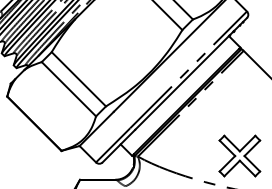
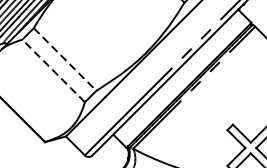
line: (79, 79) -> (65, 59), solid -> dashed
line: (68, 88) -> (53, 70), solid -> dashed

